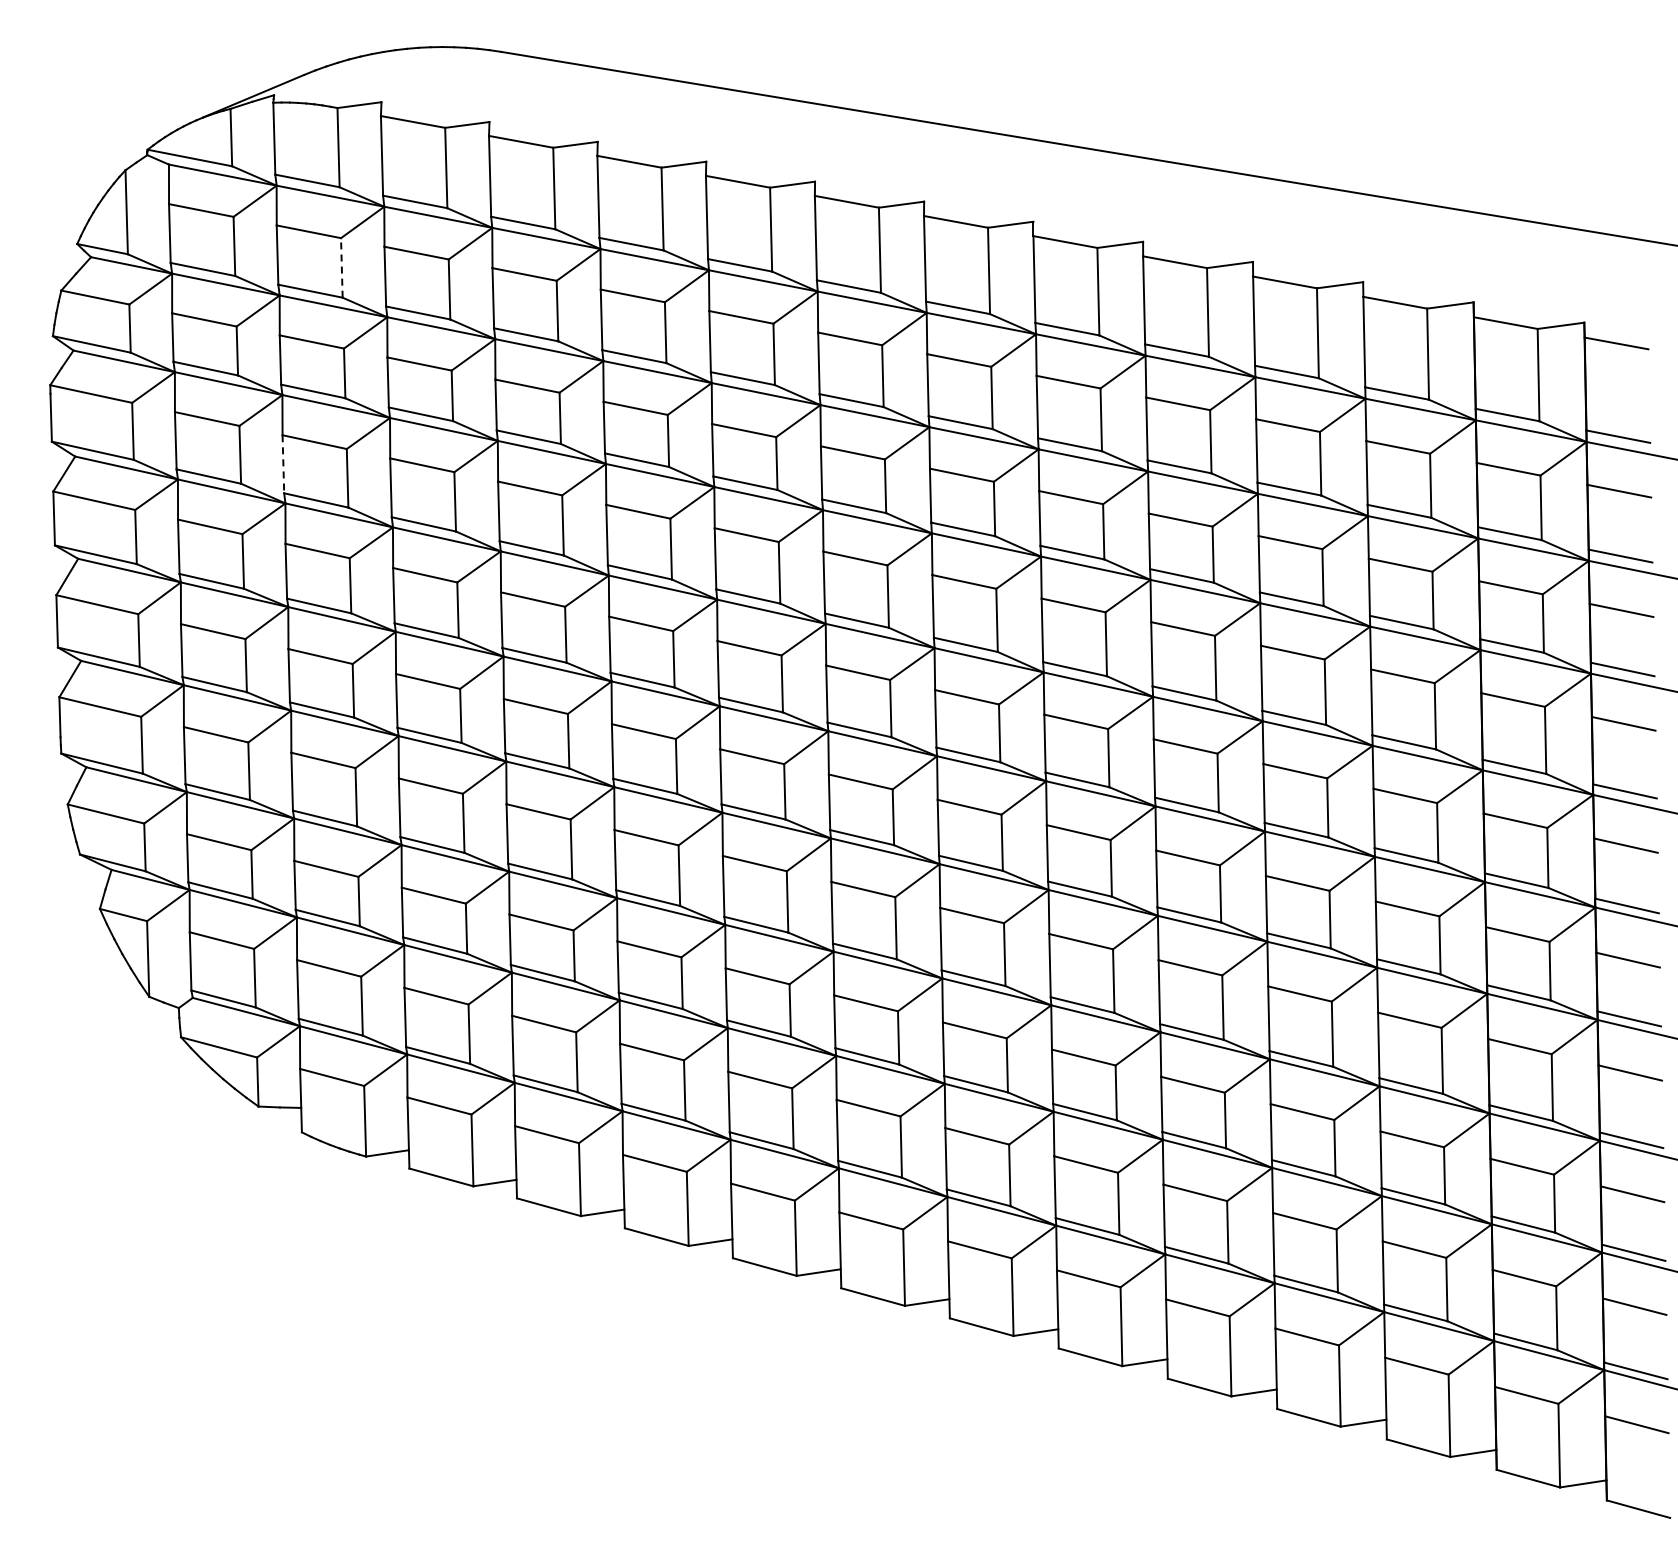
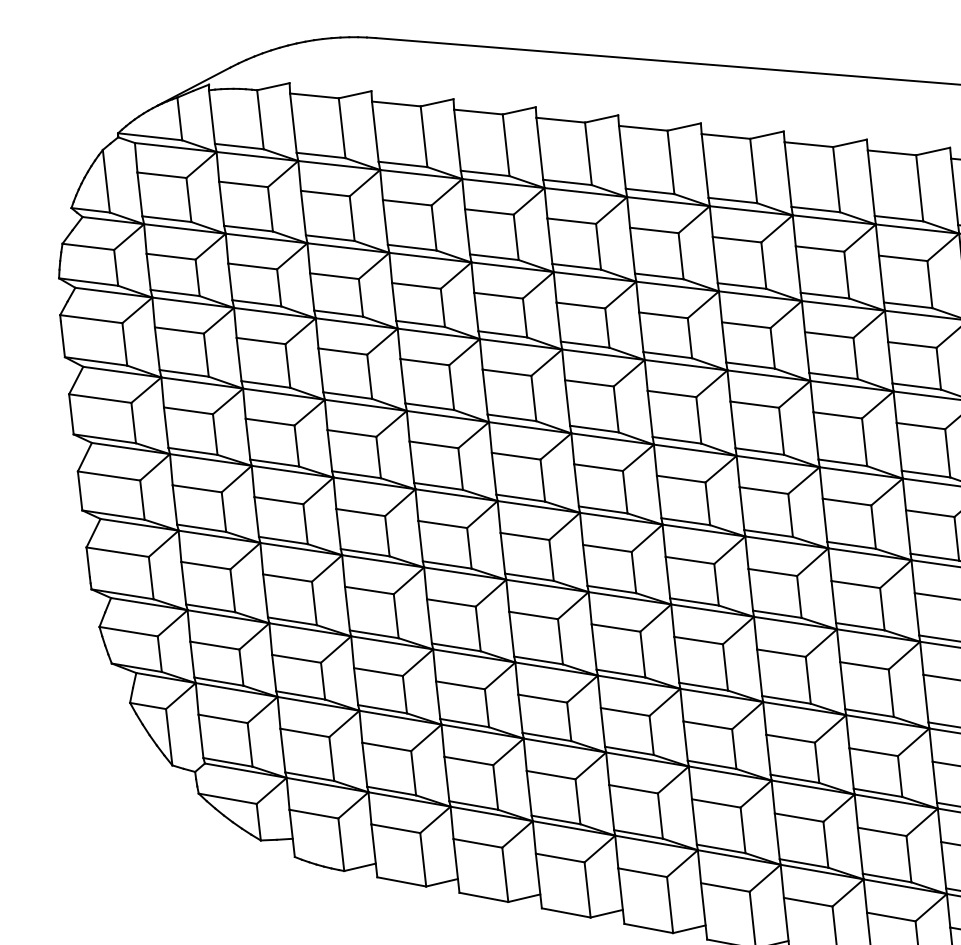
line: (341, 267) -> (270, 209), dashed -> solid
line: (283, 464) -> (239, 359), dashed -> solid

